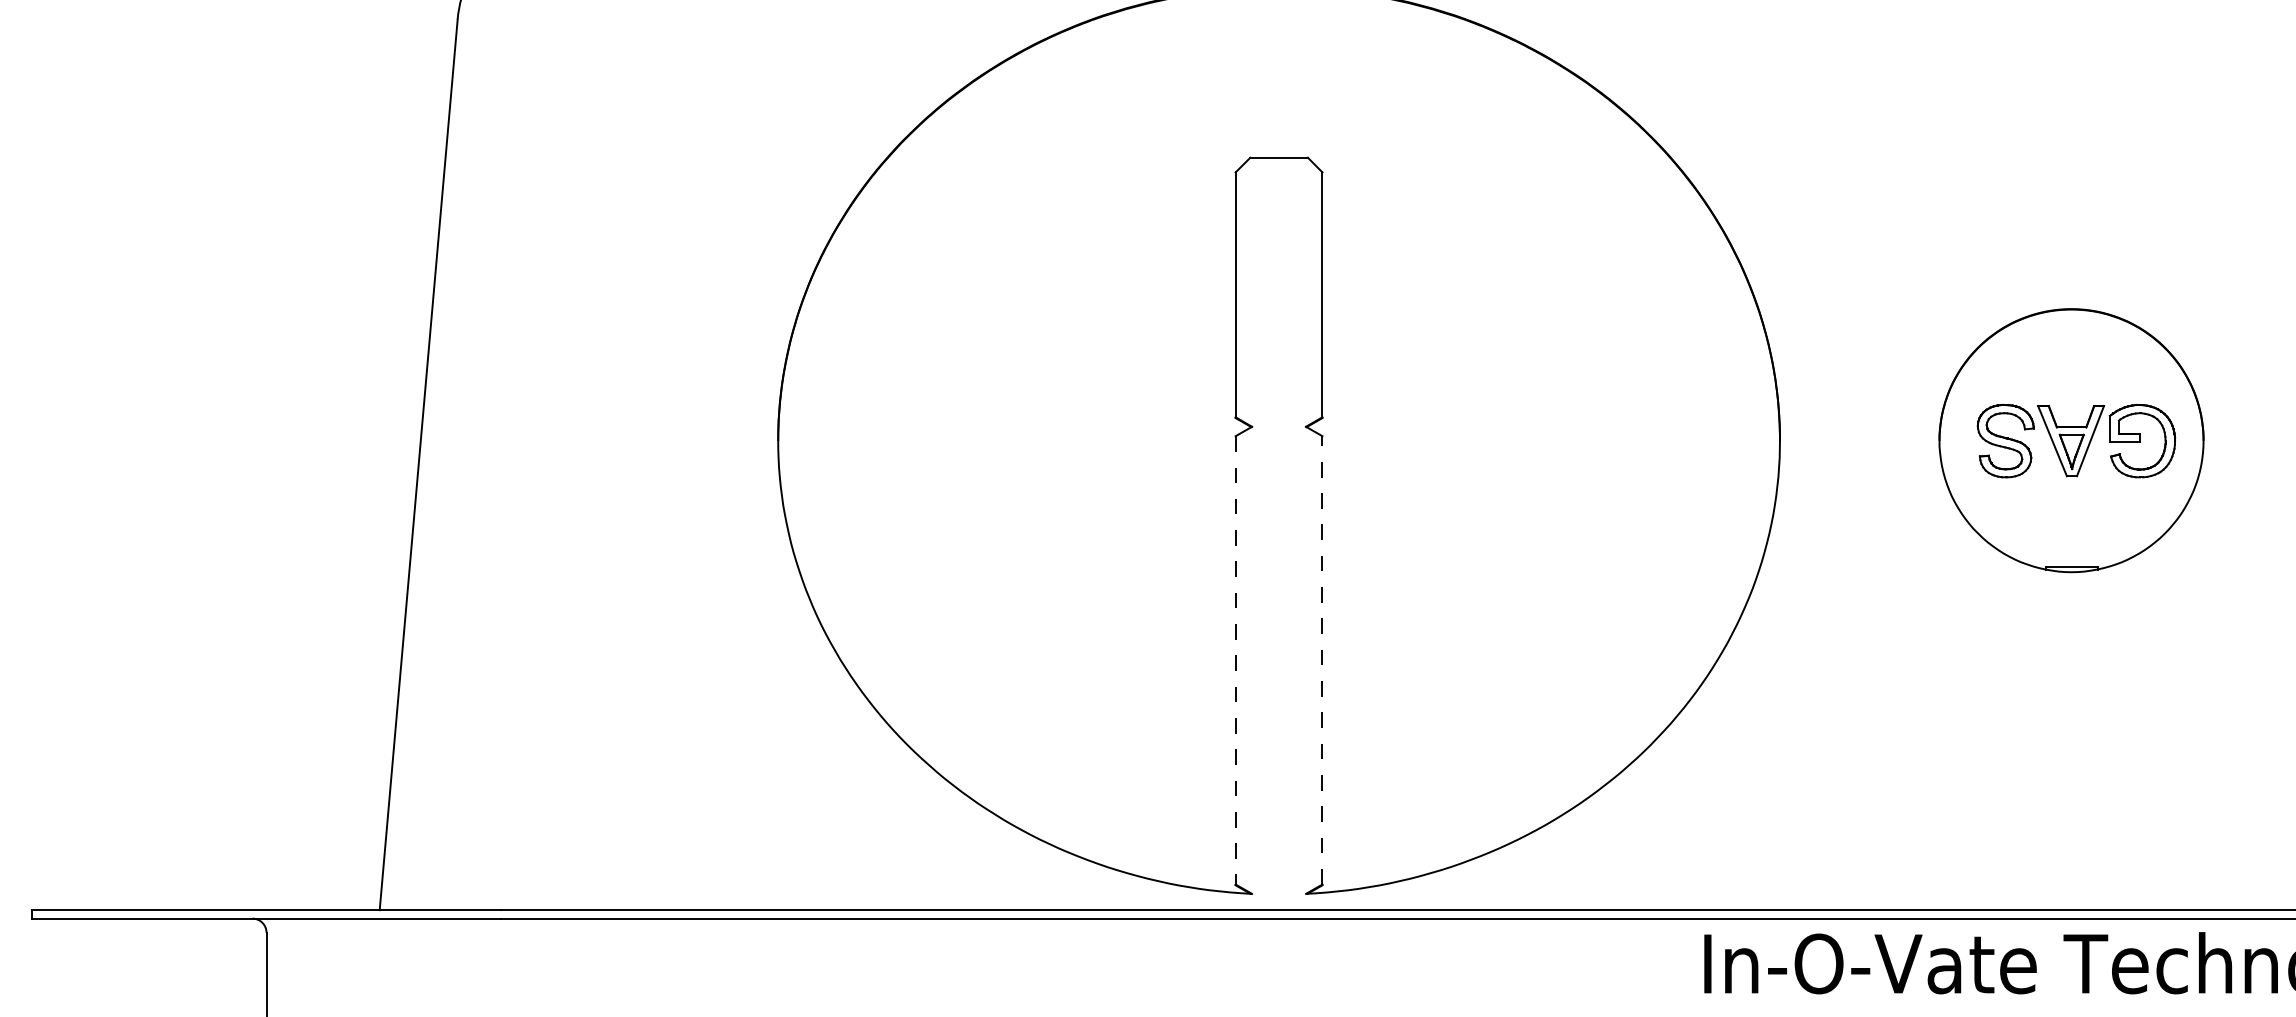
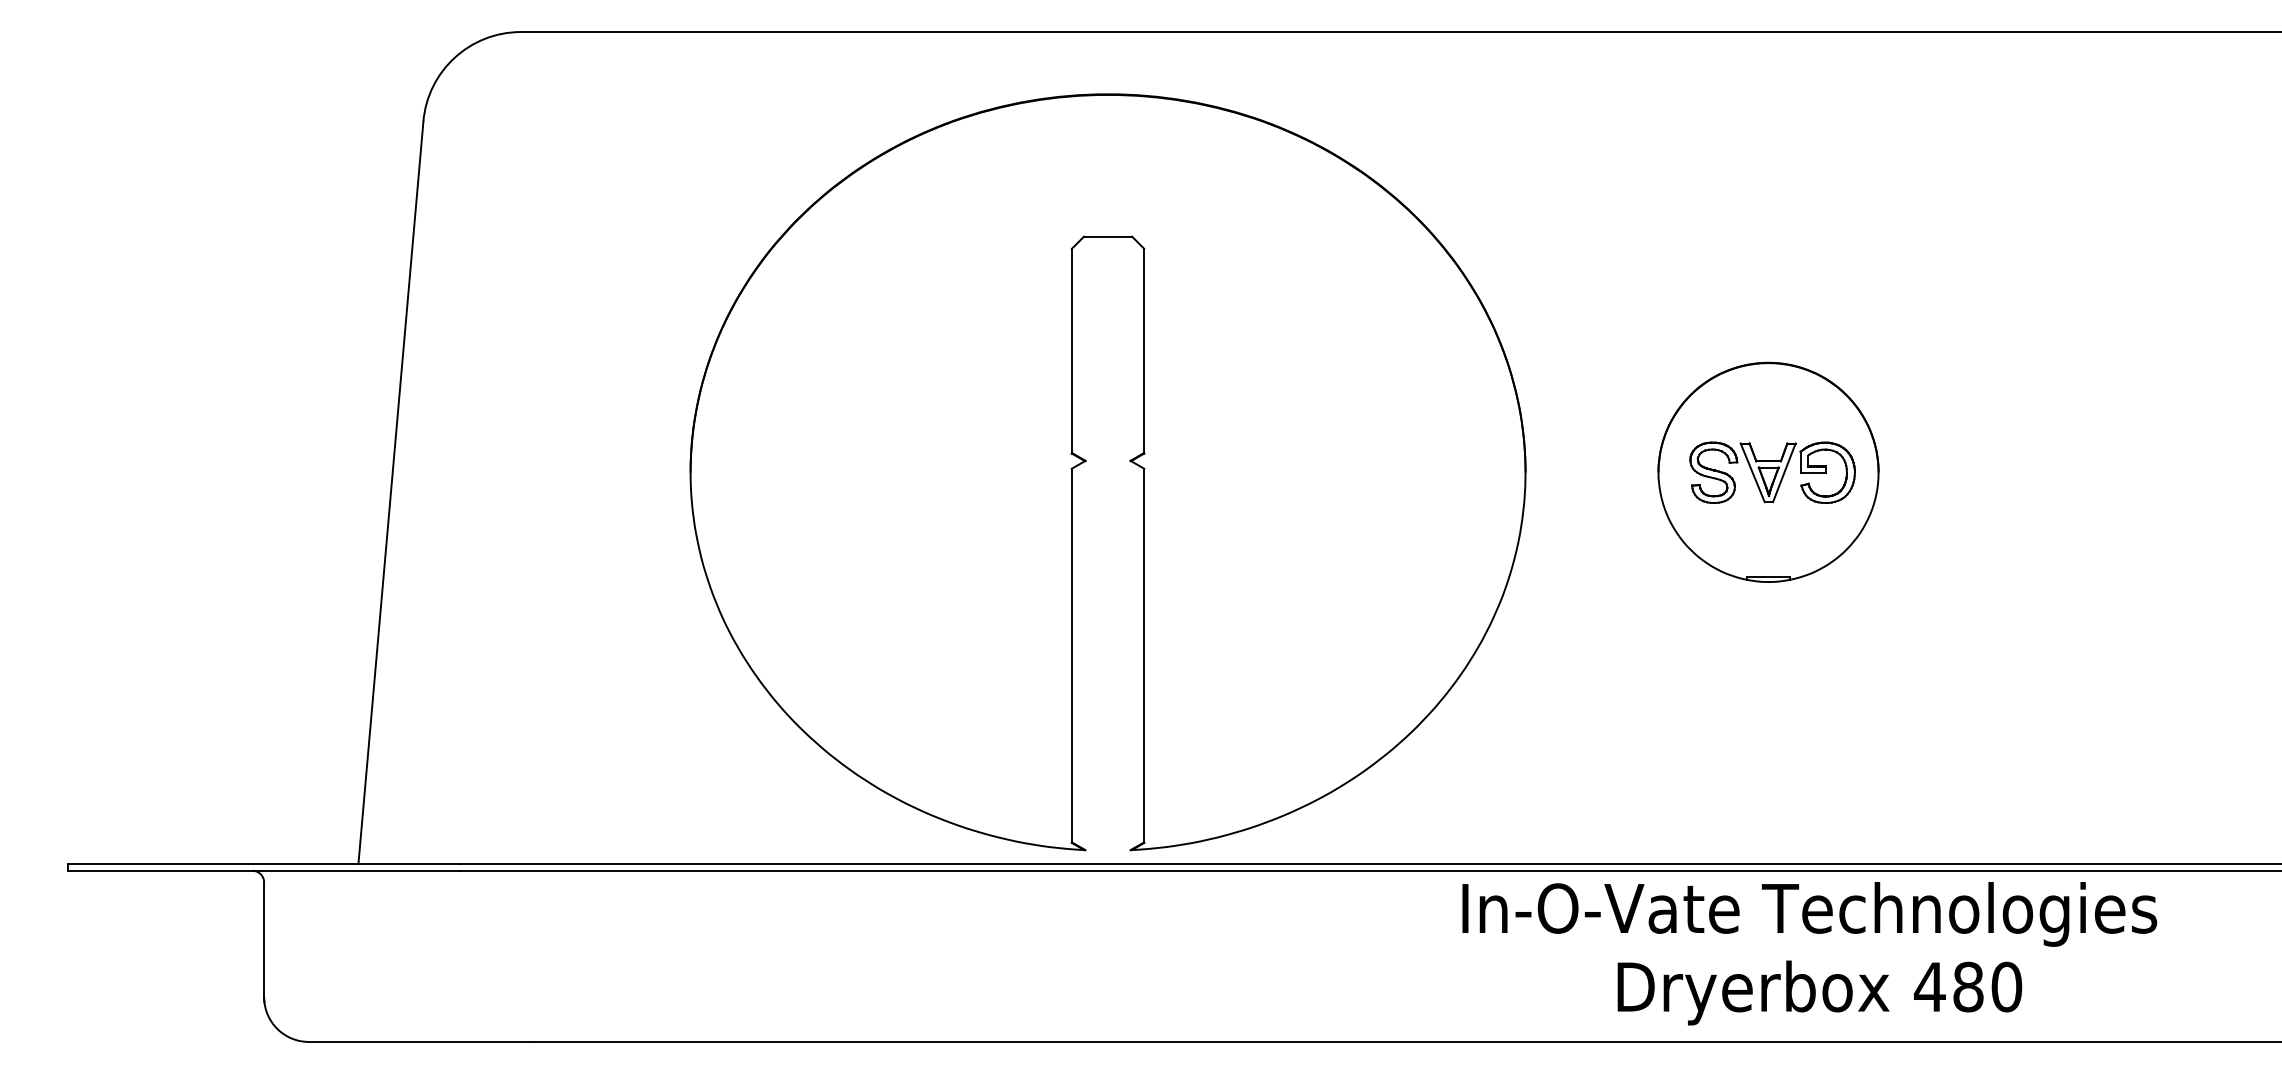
line: (1235, 660) -> (1071, 655), dashed -> solid
line: (1322, 660) -> (1144, 655), dashed -> solid

